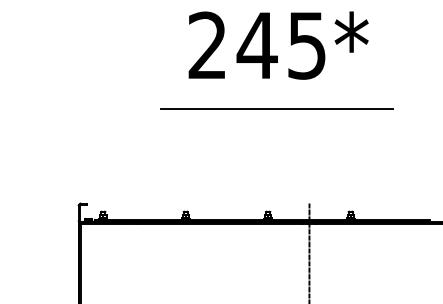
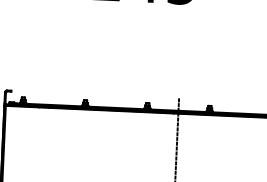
line: (277, 108) -> (158, 25), removed

